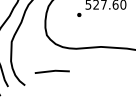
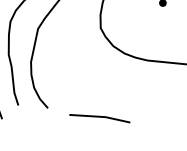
line: (51, 71) -> (98, 117), moved

